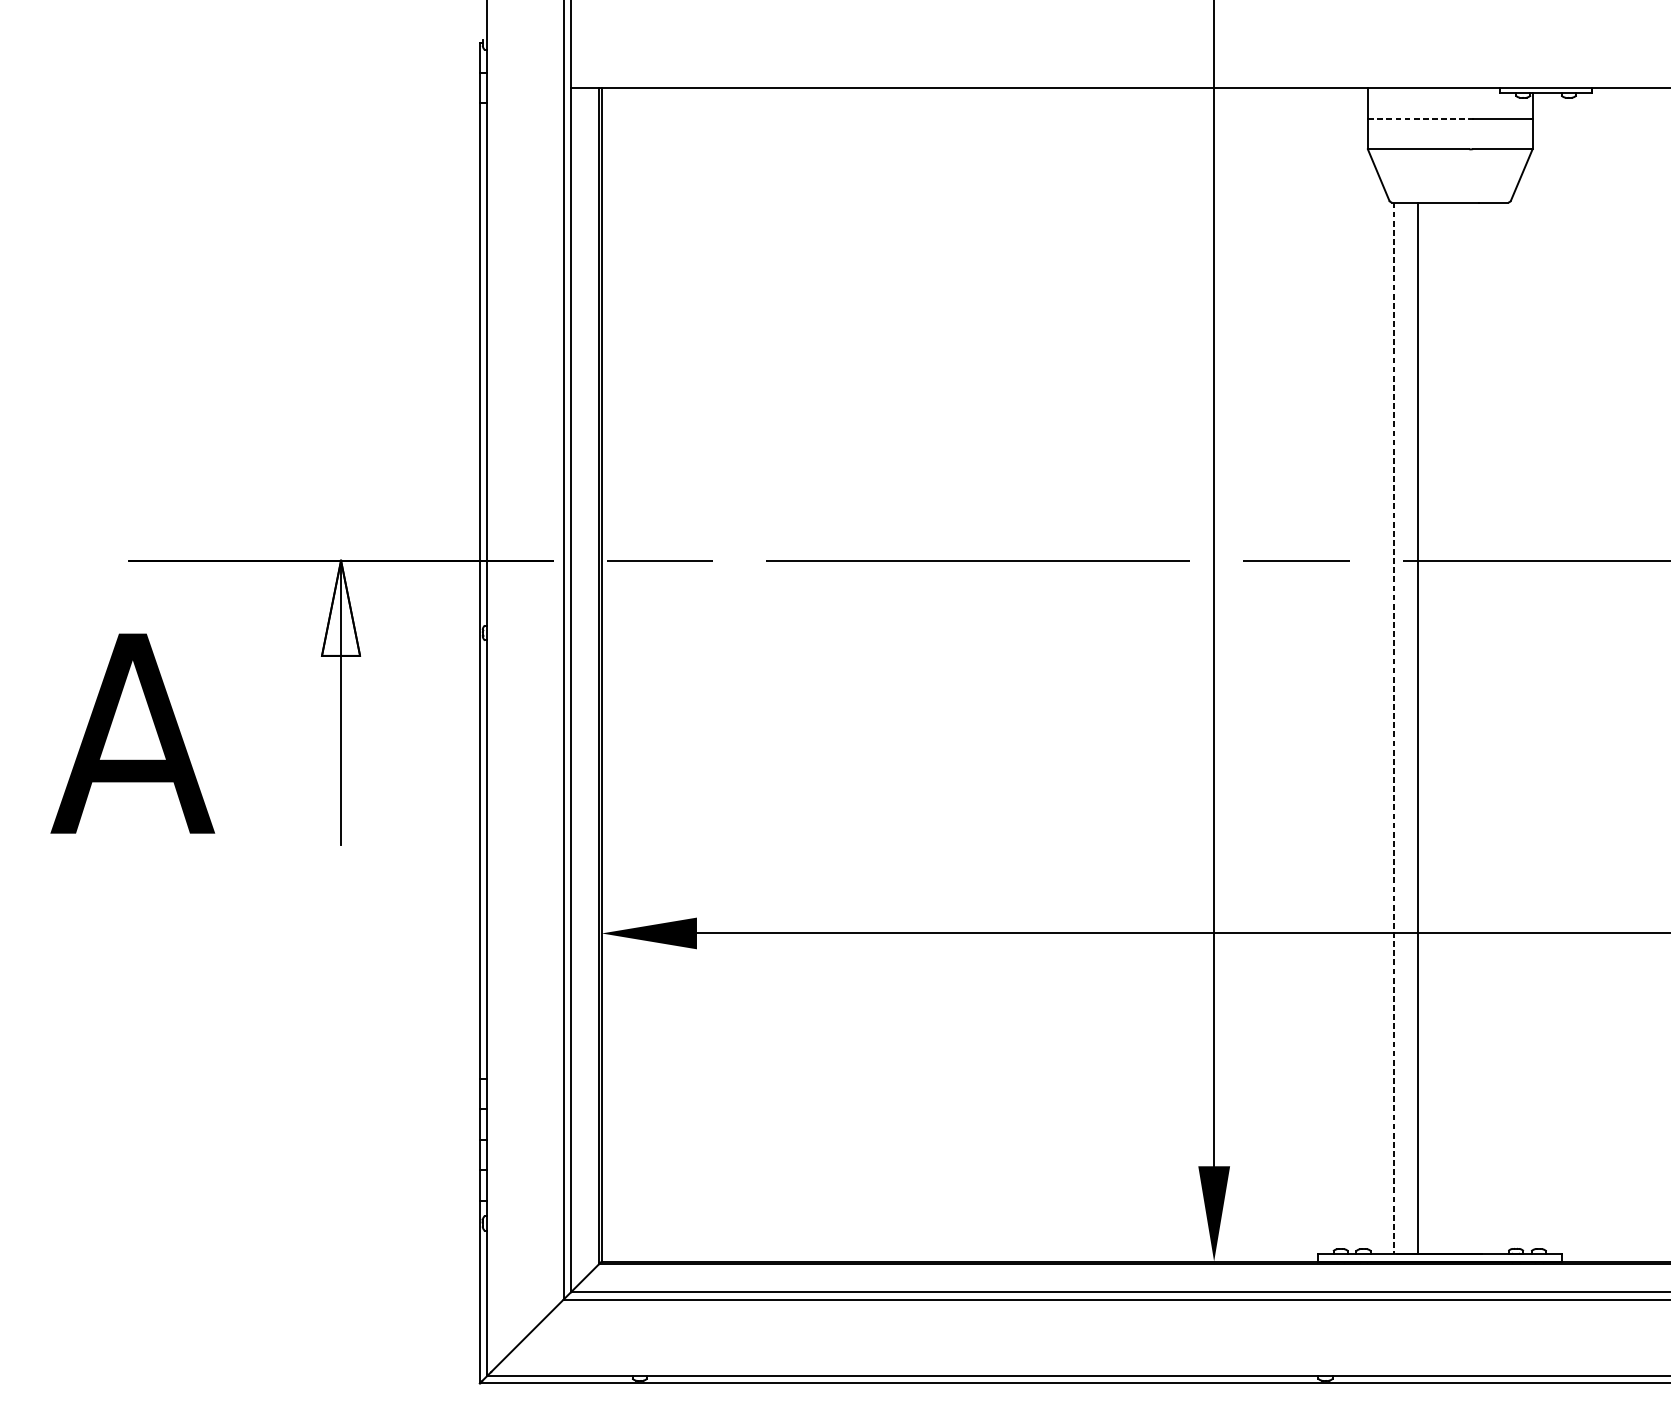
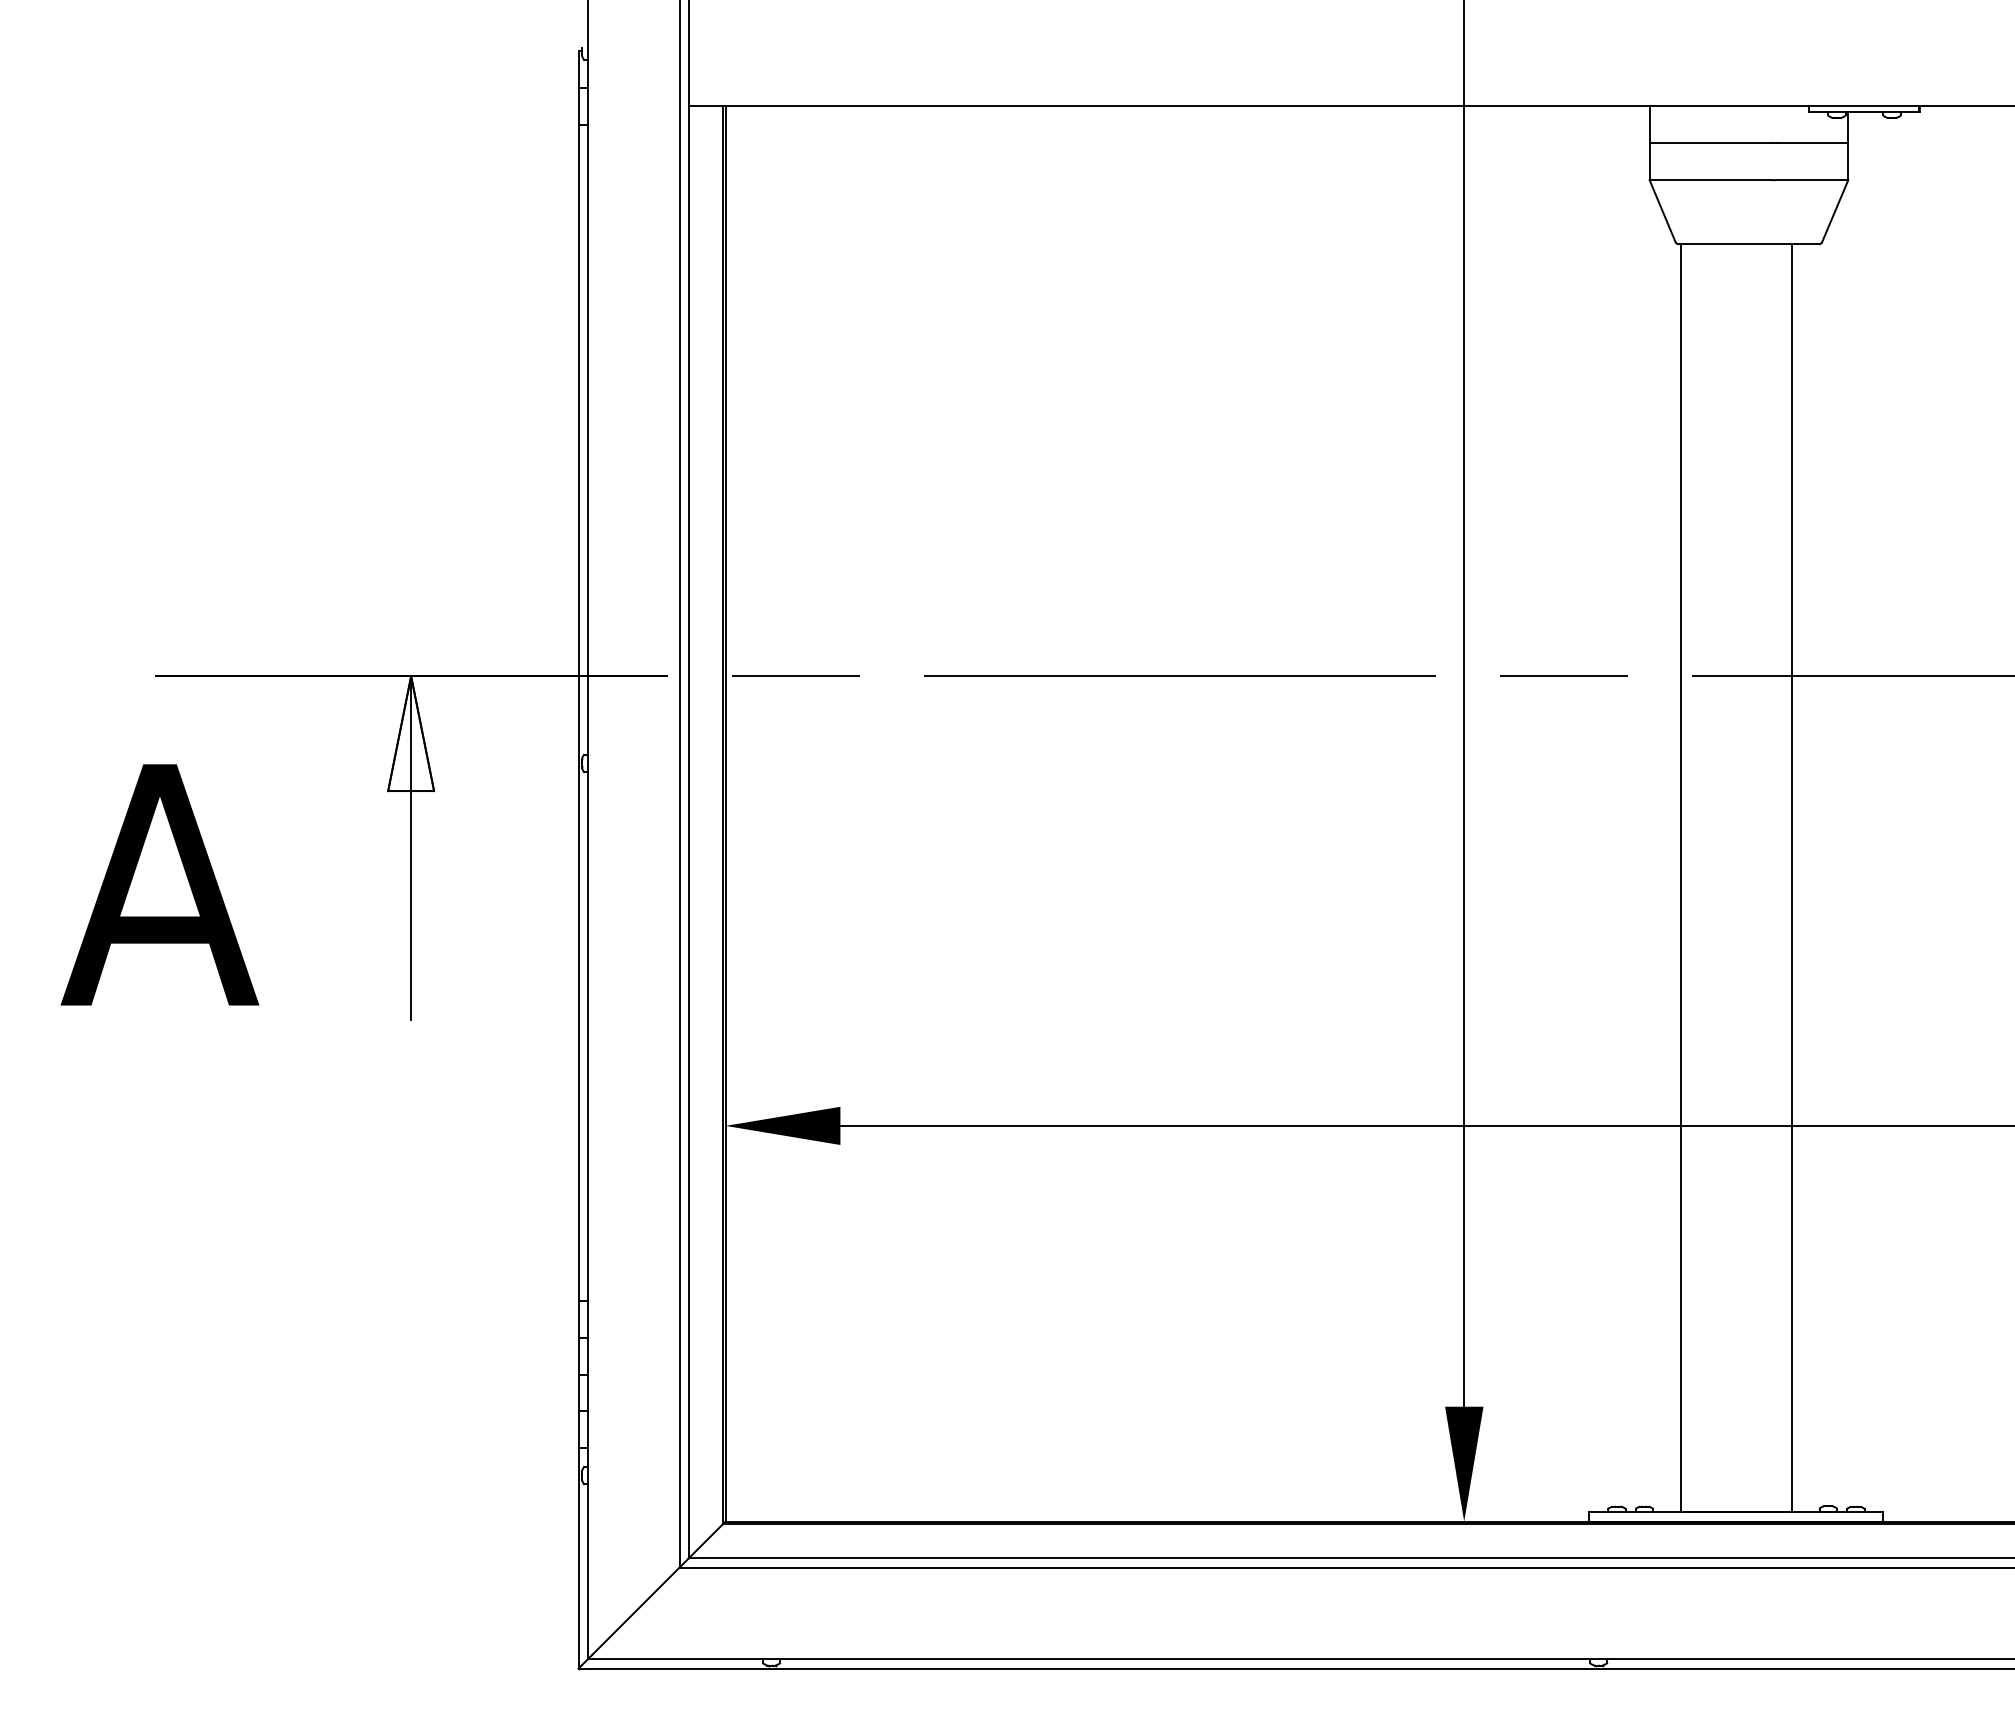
line: (1418, 118) -> (1710, 143), dashed -> solid
line: (1394, 728) -> (1681, 878), dashed -> solid
line: (1418, 728) -> (1791, 878), moved

